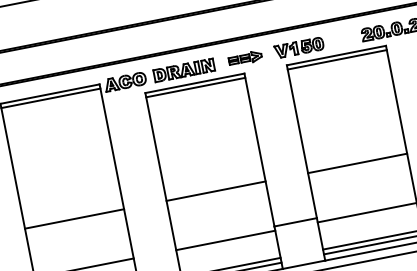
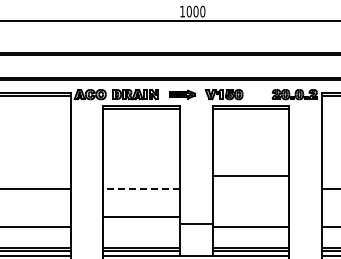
line: (357, 163) -> (250, 175), moved
line: (215, 190) -> (141, 188), solid -> dashed
line: (225, 240) -> (141, 216), moved

